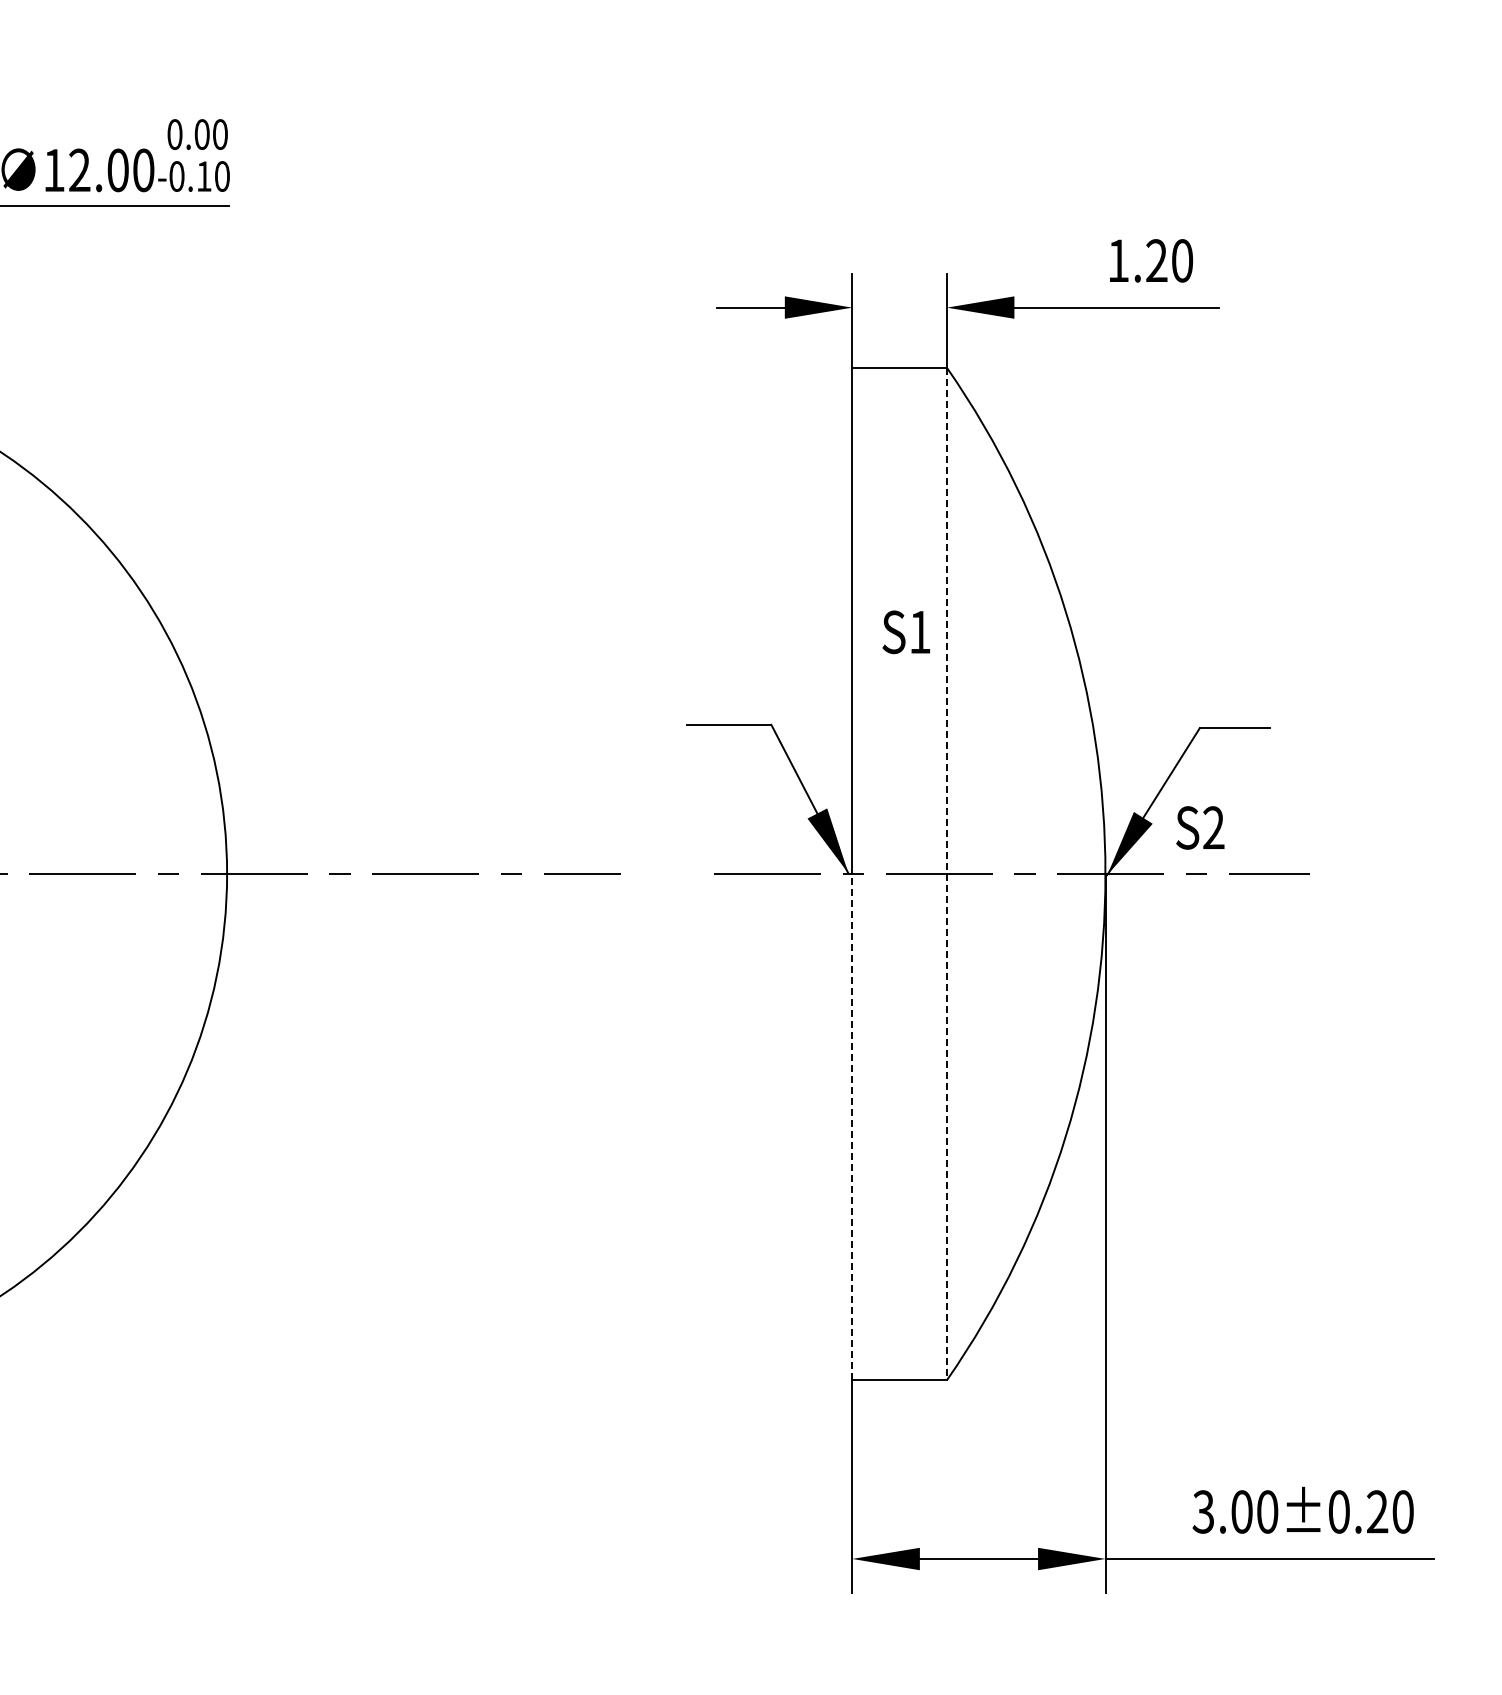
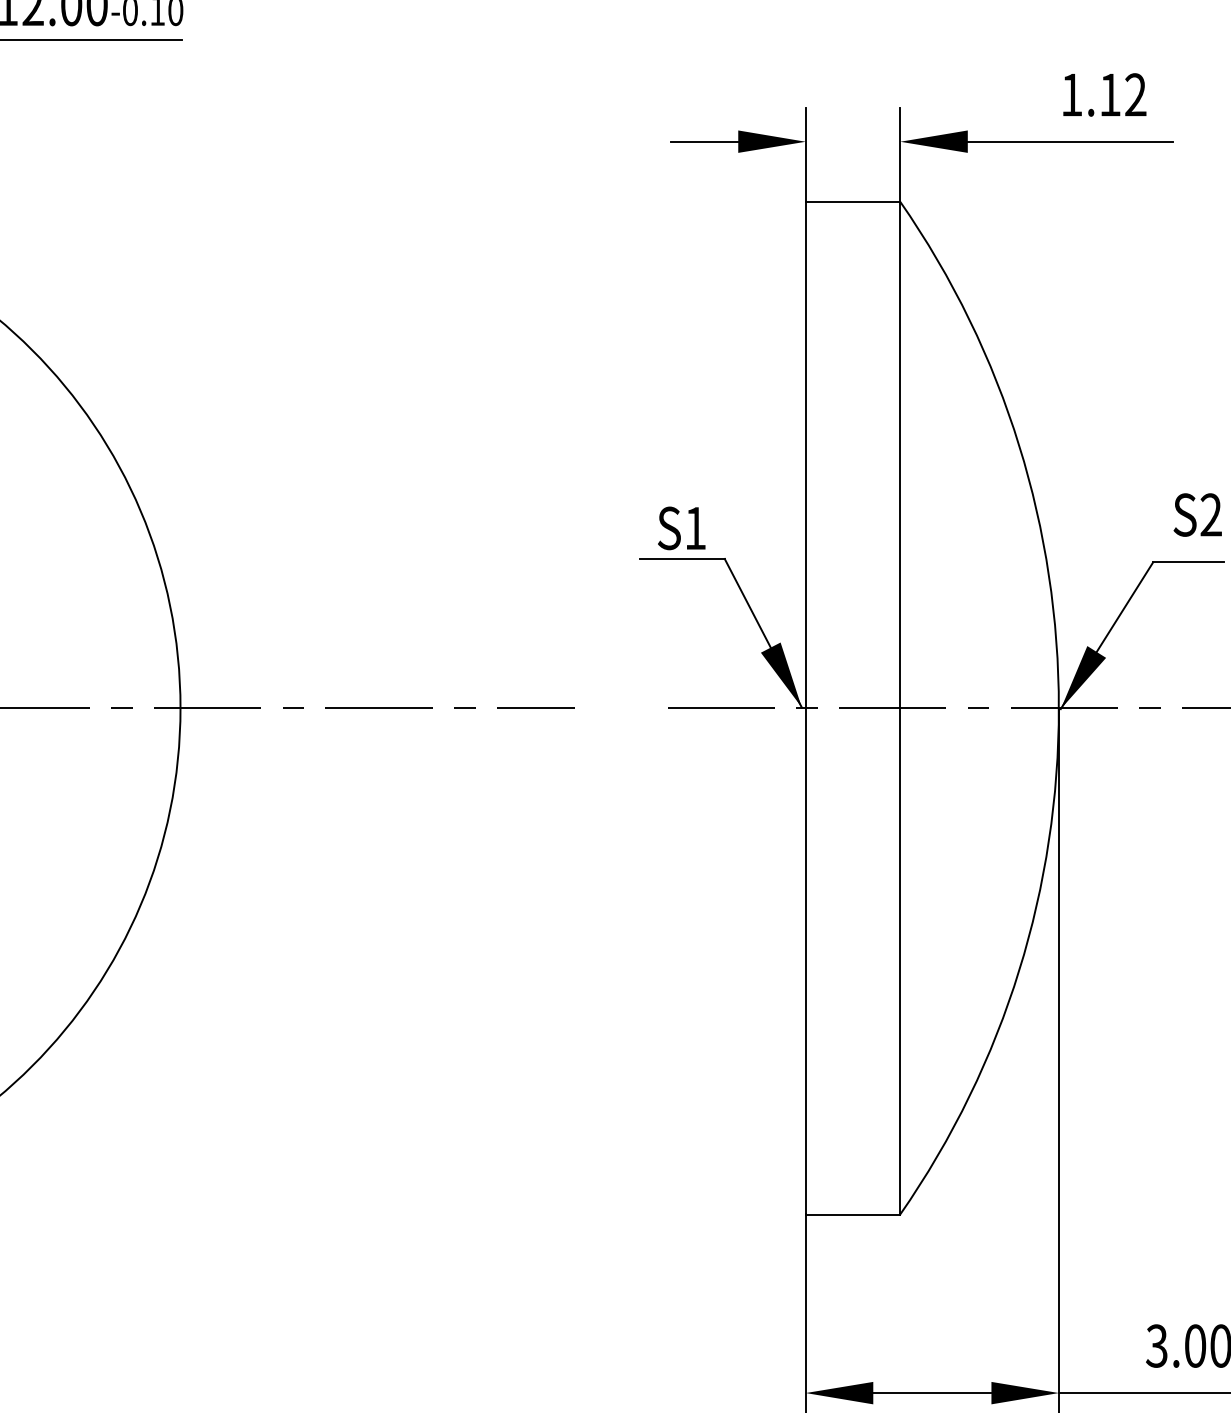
text: (1169, 260) -> (1122, 94), 1.20 -> 1.12
text: (906, 632) -> (681, 528), moved
text: (1200, 827) -> (1197, 514), moved
line: (946, 874) -> (899, 708), dashed -> solid
line: (852, 1126) -> (805, 960), dashed -> solid

